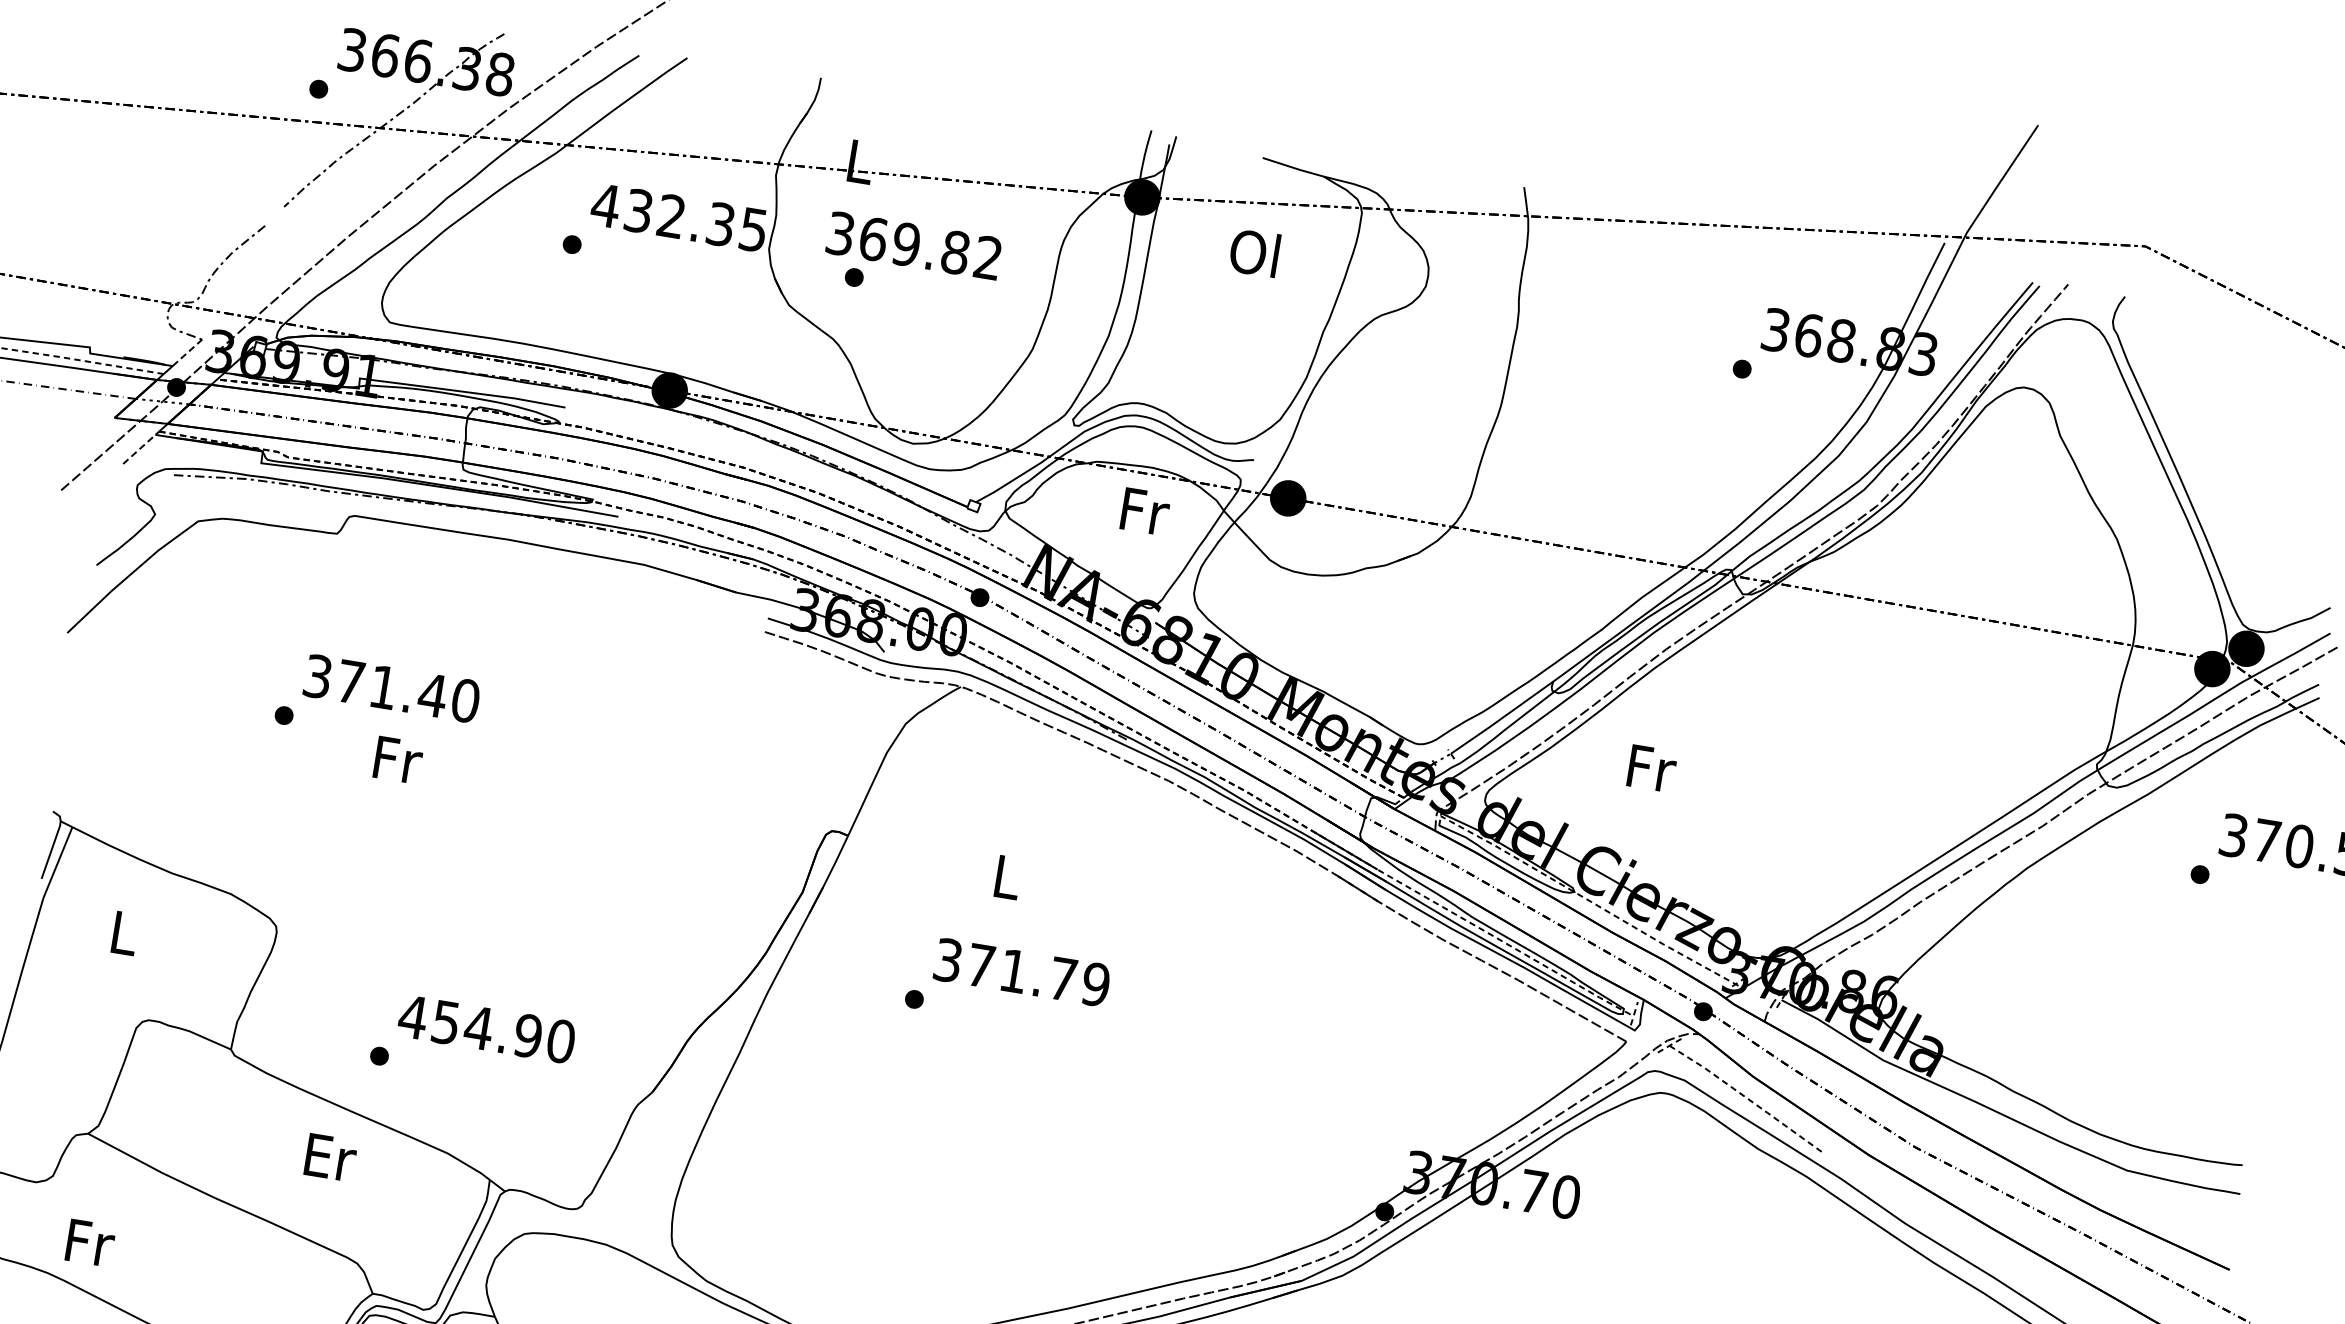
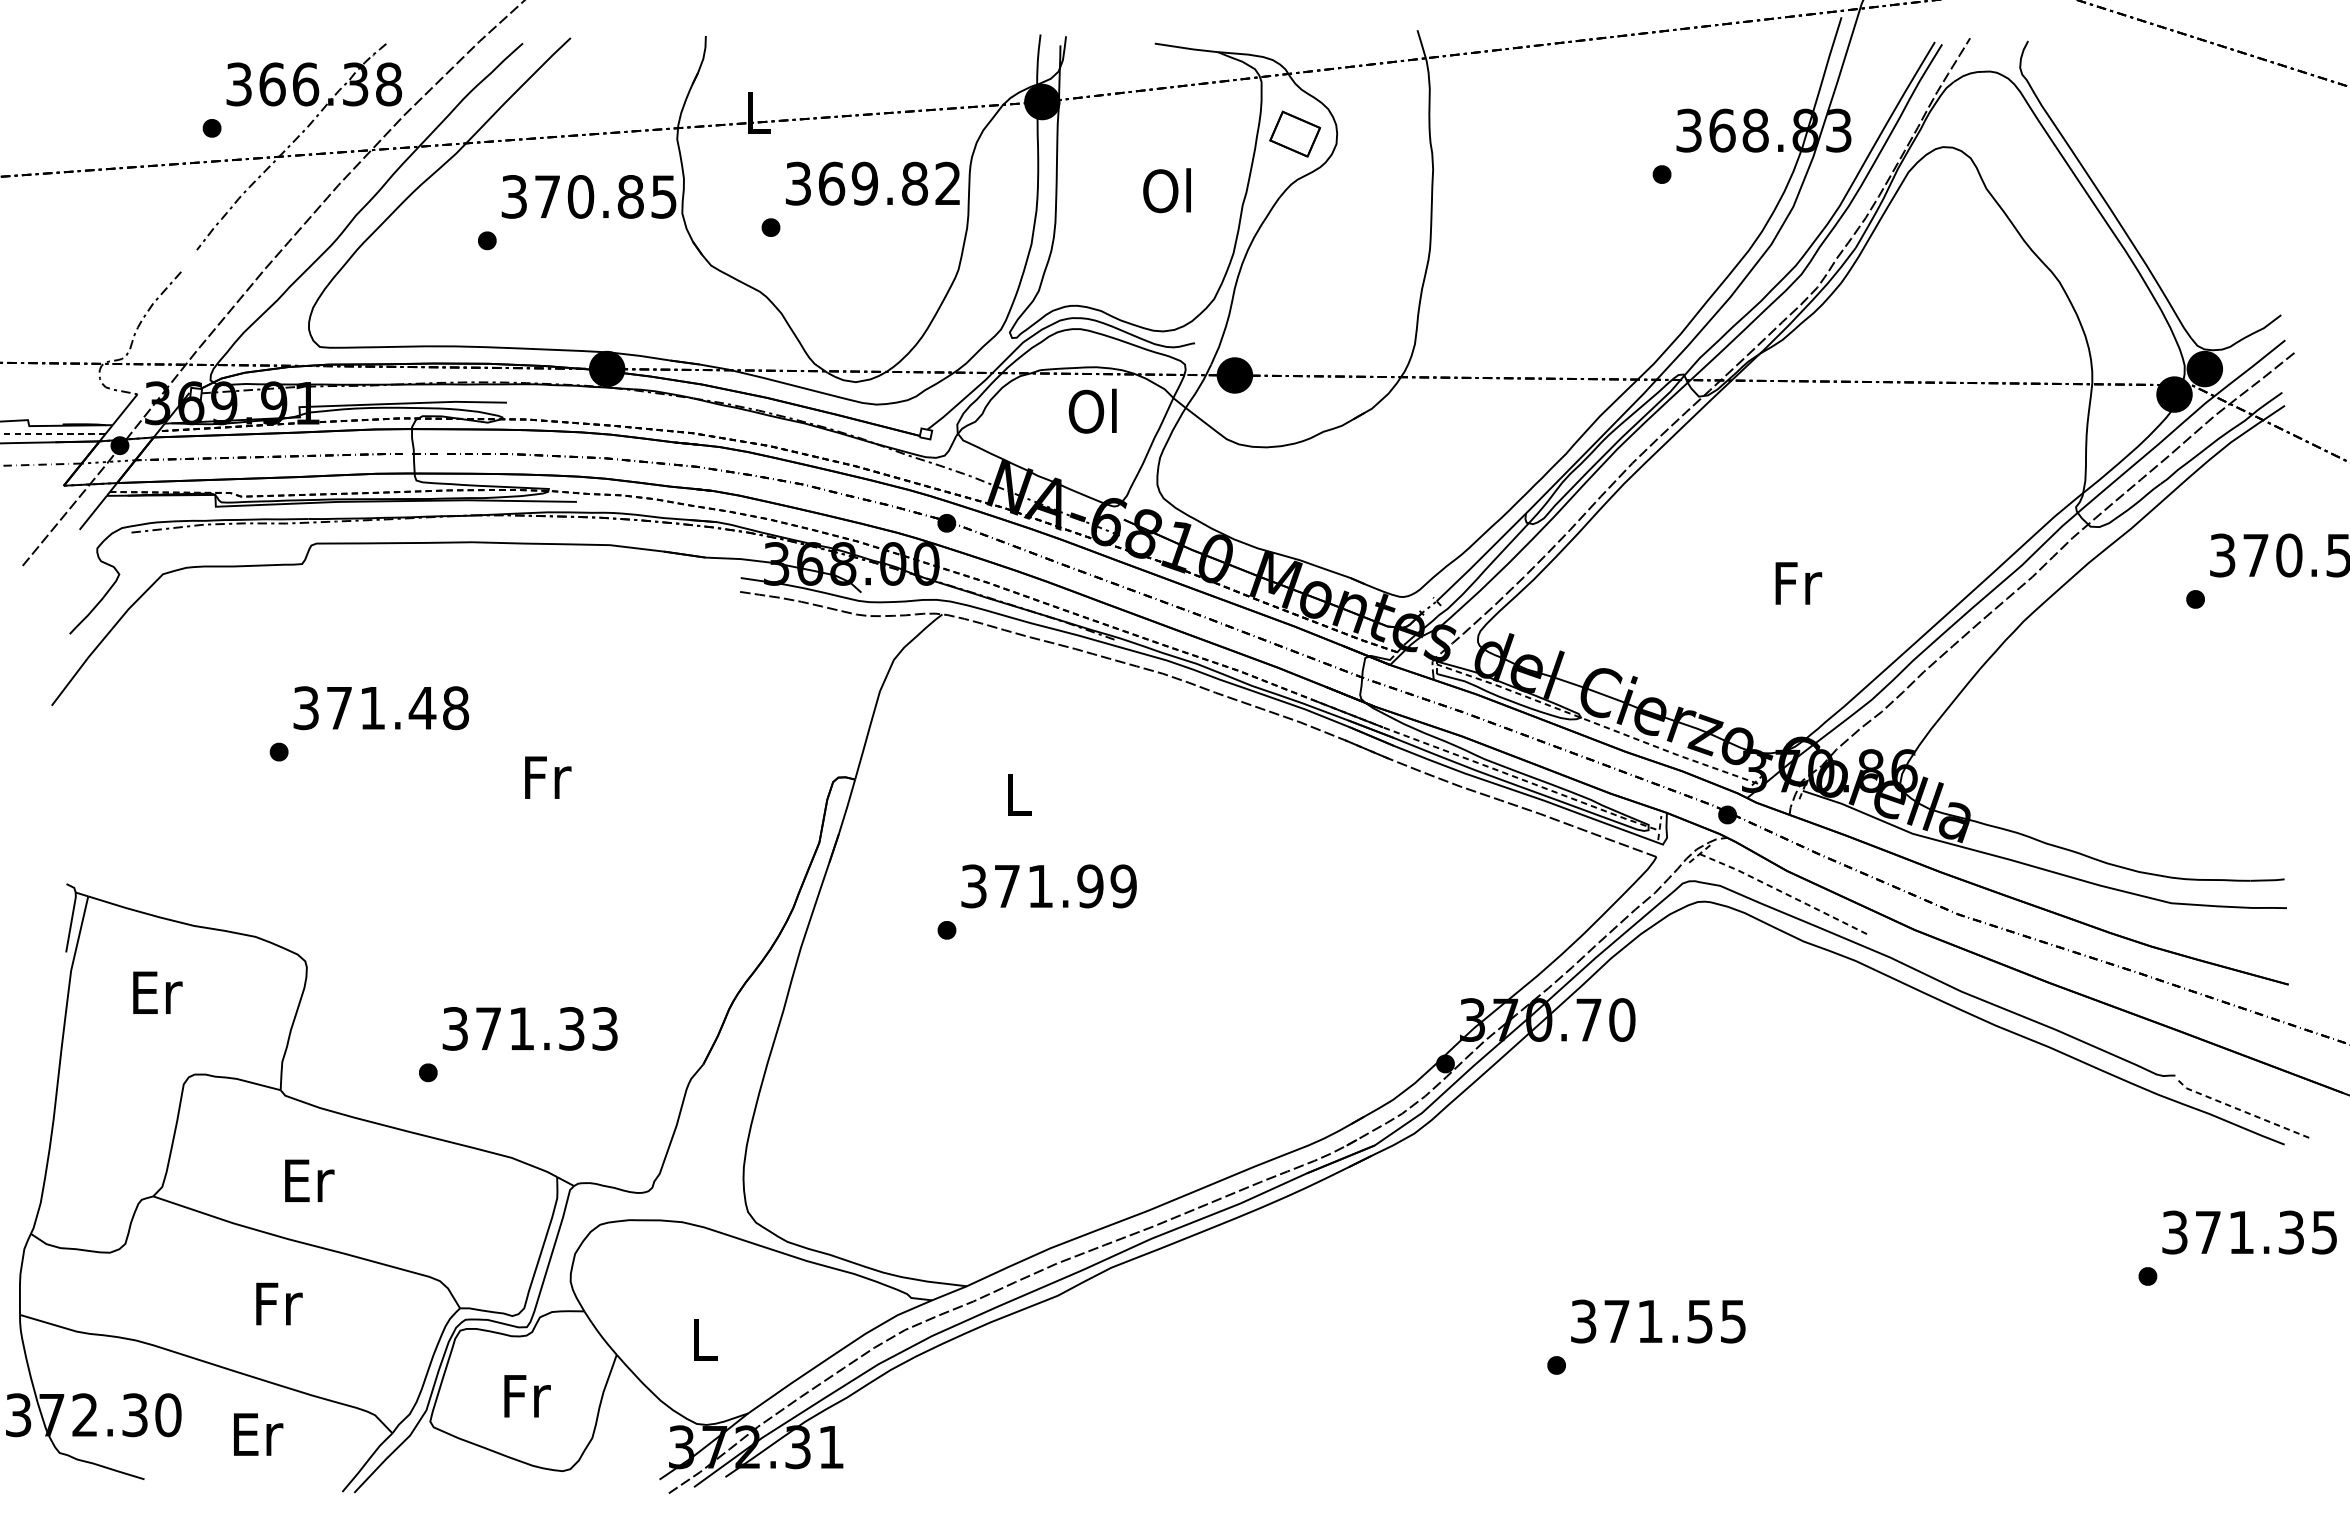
text: (662, 214) -> (571, 196), 432.35 -> 370.85
text: (913, 245) -> (872, 183), moved
text: (1254, 252) -> (1166, 190), moved
part: (1387, 269) -> (1295, 133), added
line: (187, 352) -> (125, 409), dashed -> solid
line: (139, 449) -> (93, 512), dashed -> solid
text: (1143, 510) -> (1093, 410), Fr -> Ol
text: (465, 700) -> (455, 707), 371.40 -> 371.48
text: (398, 760) -> (548, 777), moved
text: (1651, 768) -> (1798, 583), moved
text: (125, 933) -> (157, 992), L -> Er
text: (1063, 979) -> (1090, 886), 371.79 -> 371.99
text: (486, 1028) -> (529, 1028), 454.90 -> 371.33
text: (330, 1157) -> (309, 1180), moved
text: (90, 1242) -> (279, 1303), moved

